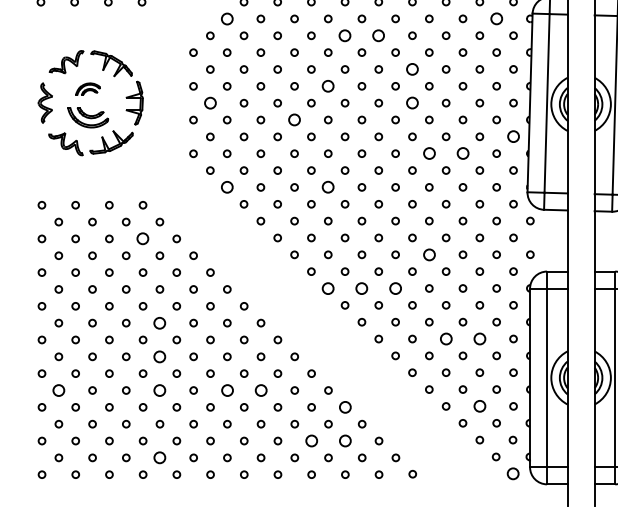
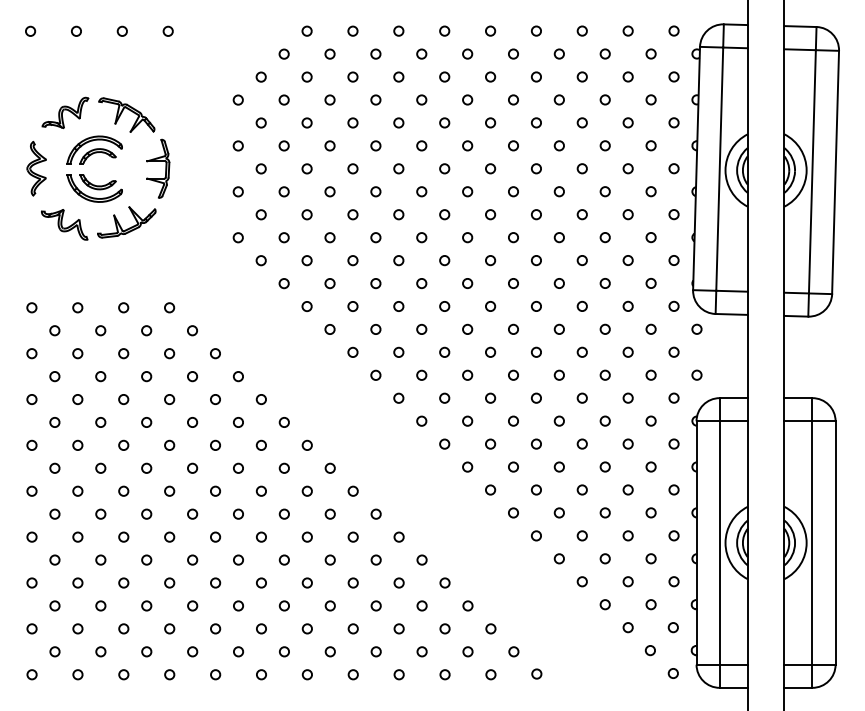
circle: (226, 18) -> (283, 53), size x0.62
circle: (496, 18) -> (650, 53), size x0.62
circle: (344, 35) -> (444, 76), size x0.62
circle: (378, 35) -> (490, 76), size x0.62
circle: (412, 69) -> (536, 122), size x0.62
circle: (328, 86) -> (421, 145), size x0.62
part: (87, 88) -> (94, 149), size x1.67
circle: (209, 102) -> (260, 168), size x0.62
circle: (412, 102) -> (536, 168), size x0.62
circle: (294, 119) -> (375, 191), size x0.62
circle: (513, 136) -> (673, 214), size x0.62
circle: (428, 153) -> (558, 237), size x0.62
circle: (462, 153) -> (604, 237), size x0.62
circle: (226, 187) -> (283, 283), size x0.62
circle: (328, 187) -> (421, 283), size x0.62
circle: (142, 238) -> (169, 353), size x0.62
circle: (428, 254) -> (558, 374), size x0.62
circle: (328, 288) -> (421, 420), size x0.62
circle: (361, 288) -> (467, 420), size x0.62
circle: (395, 288) -> (513, 420), size x0.62
circle: (159, 322) -> (192, 467), size x0.62
circle: (445, 338) -> (581, 489), size x0.62
circle: (479, 338) -> (627, 489), size x0.62
circle: (159, 356) -> (192, 513), size x0.62
circle: (58, 390) -> (54, 559), size x0.62
circle: (159, 390) -> (192, 559), size x0.62
circle: (226, 390) -> (283, 559), size x0.62
circle: (260, 390) -> (329, 559), size x0.62
circle: (344, 406) -> (444, 582), size x0.62
circle: (479, 406) -> (627, 581), size x0.62
circle: (311, 440) -> (398, 628), size x0.62
circle: (344, 440) -> (444, 628), size x0.62
circle: (159, 457) -> (192, 651), size x0.62
circle: (512, 473) -> (672, 673), size x0.62

